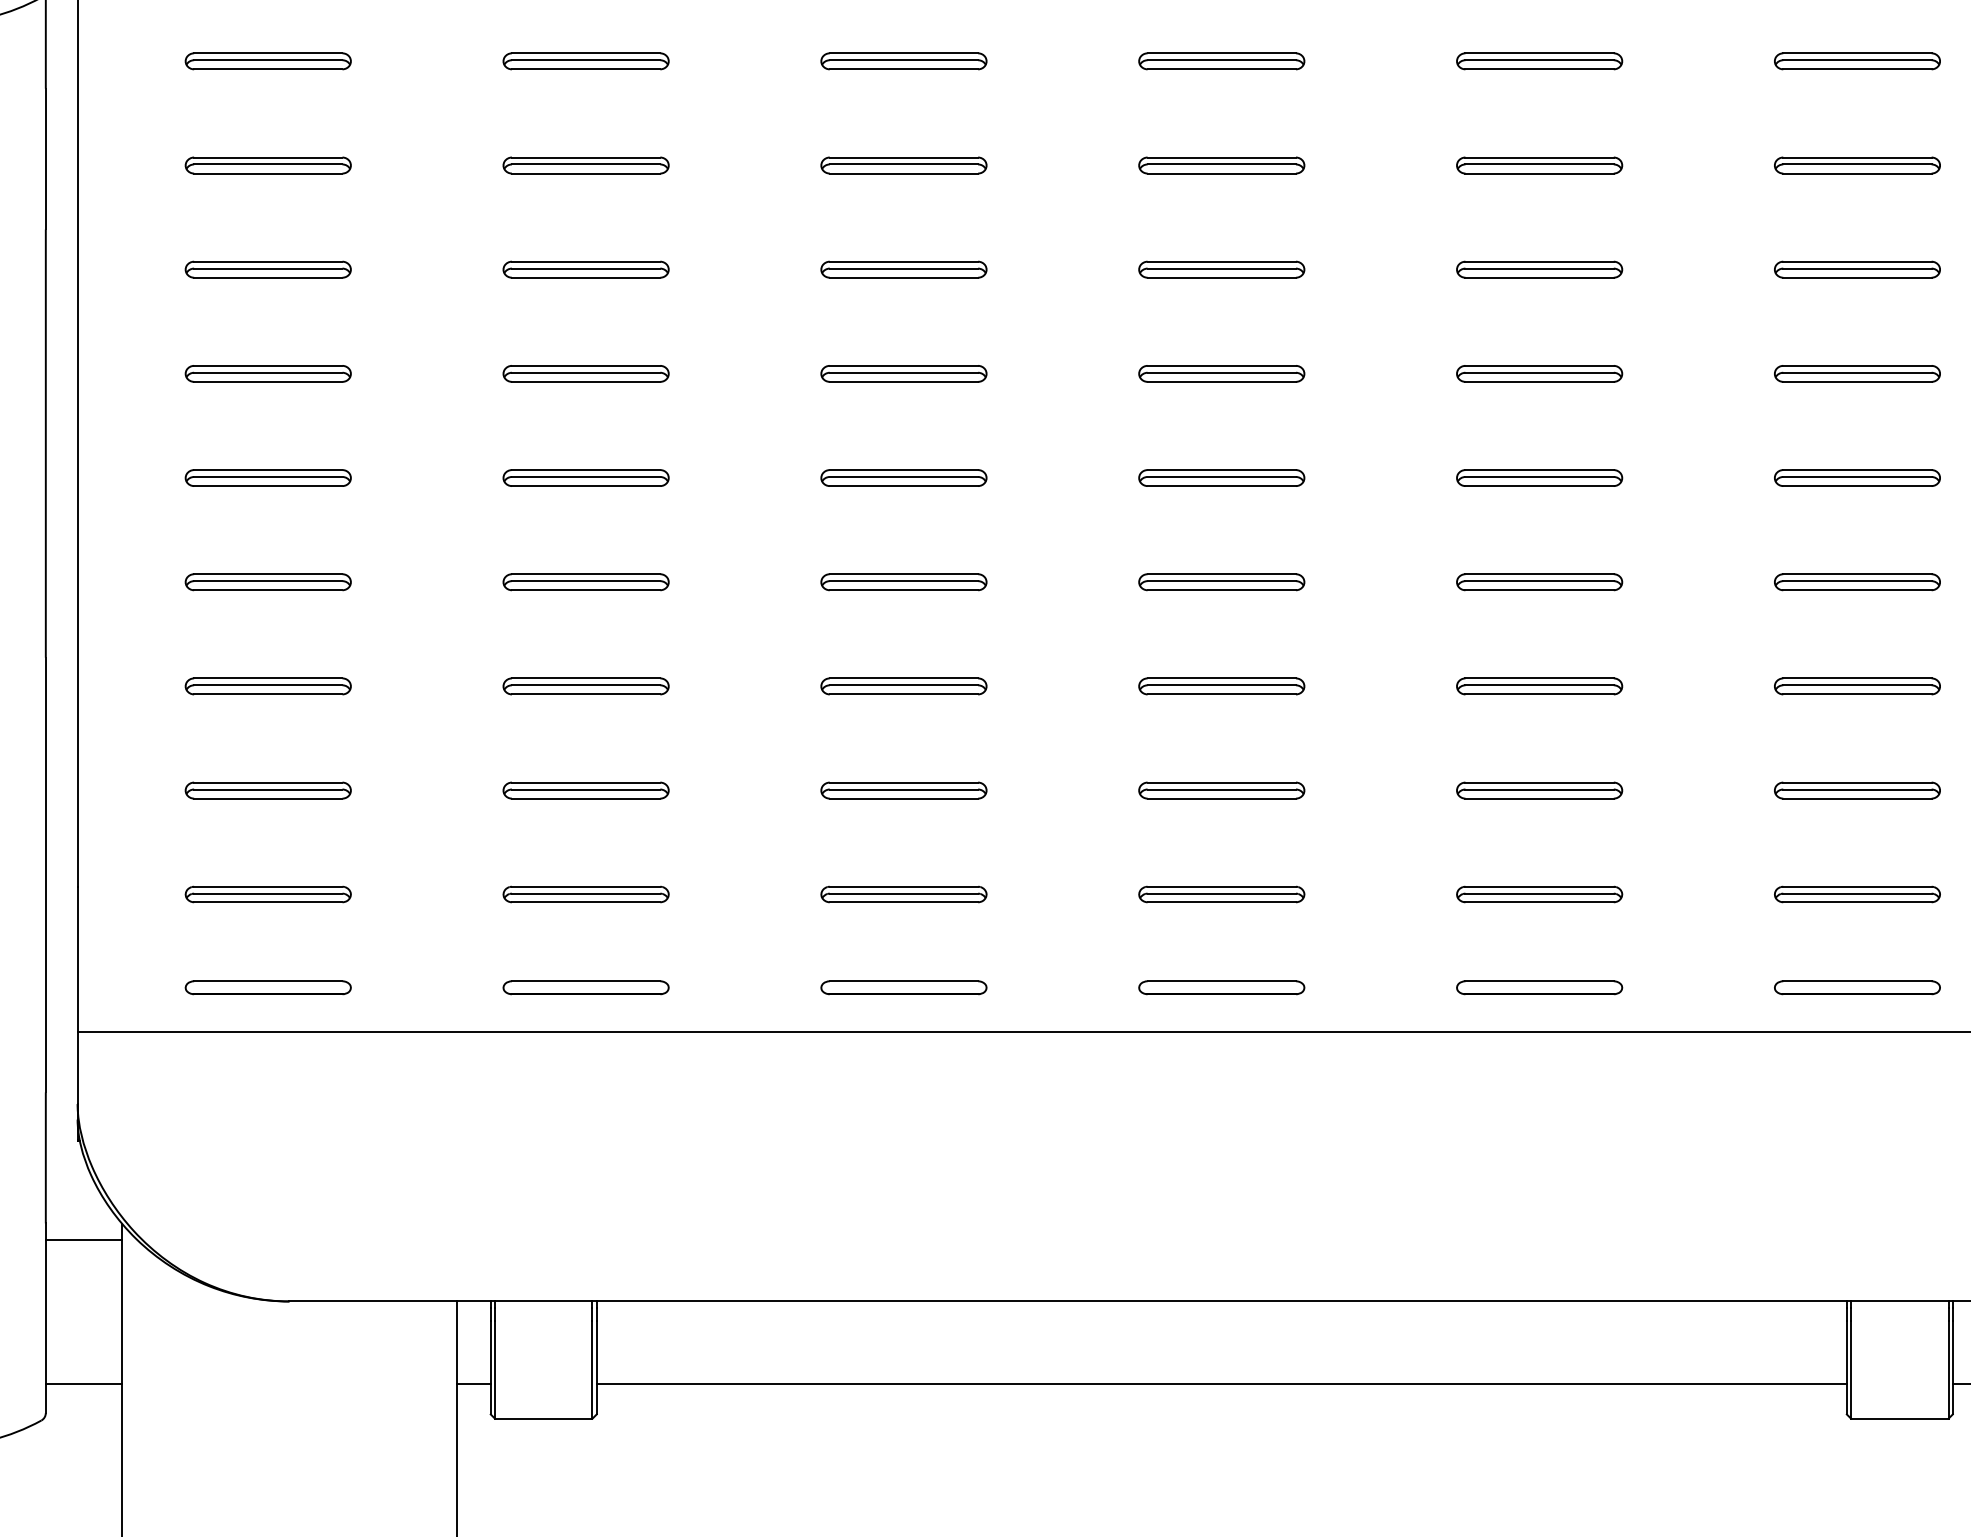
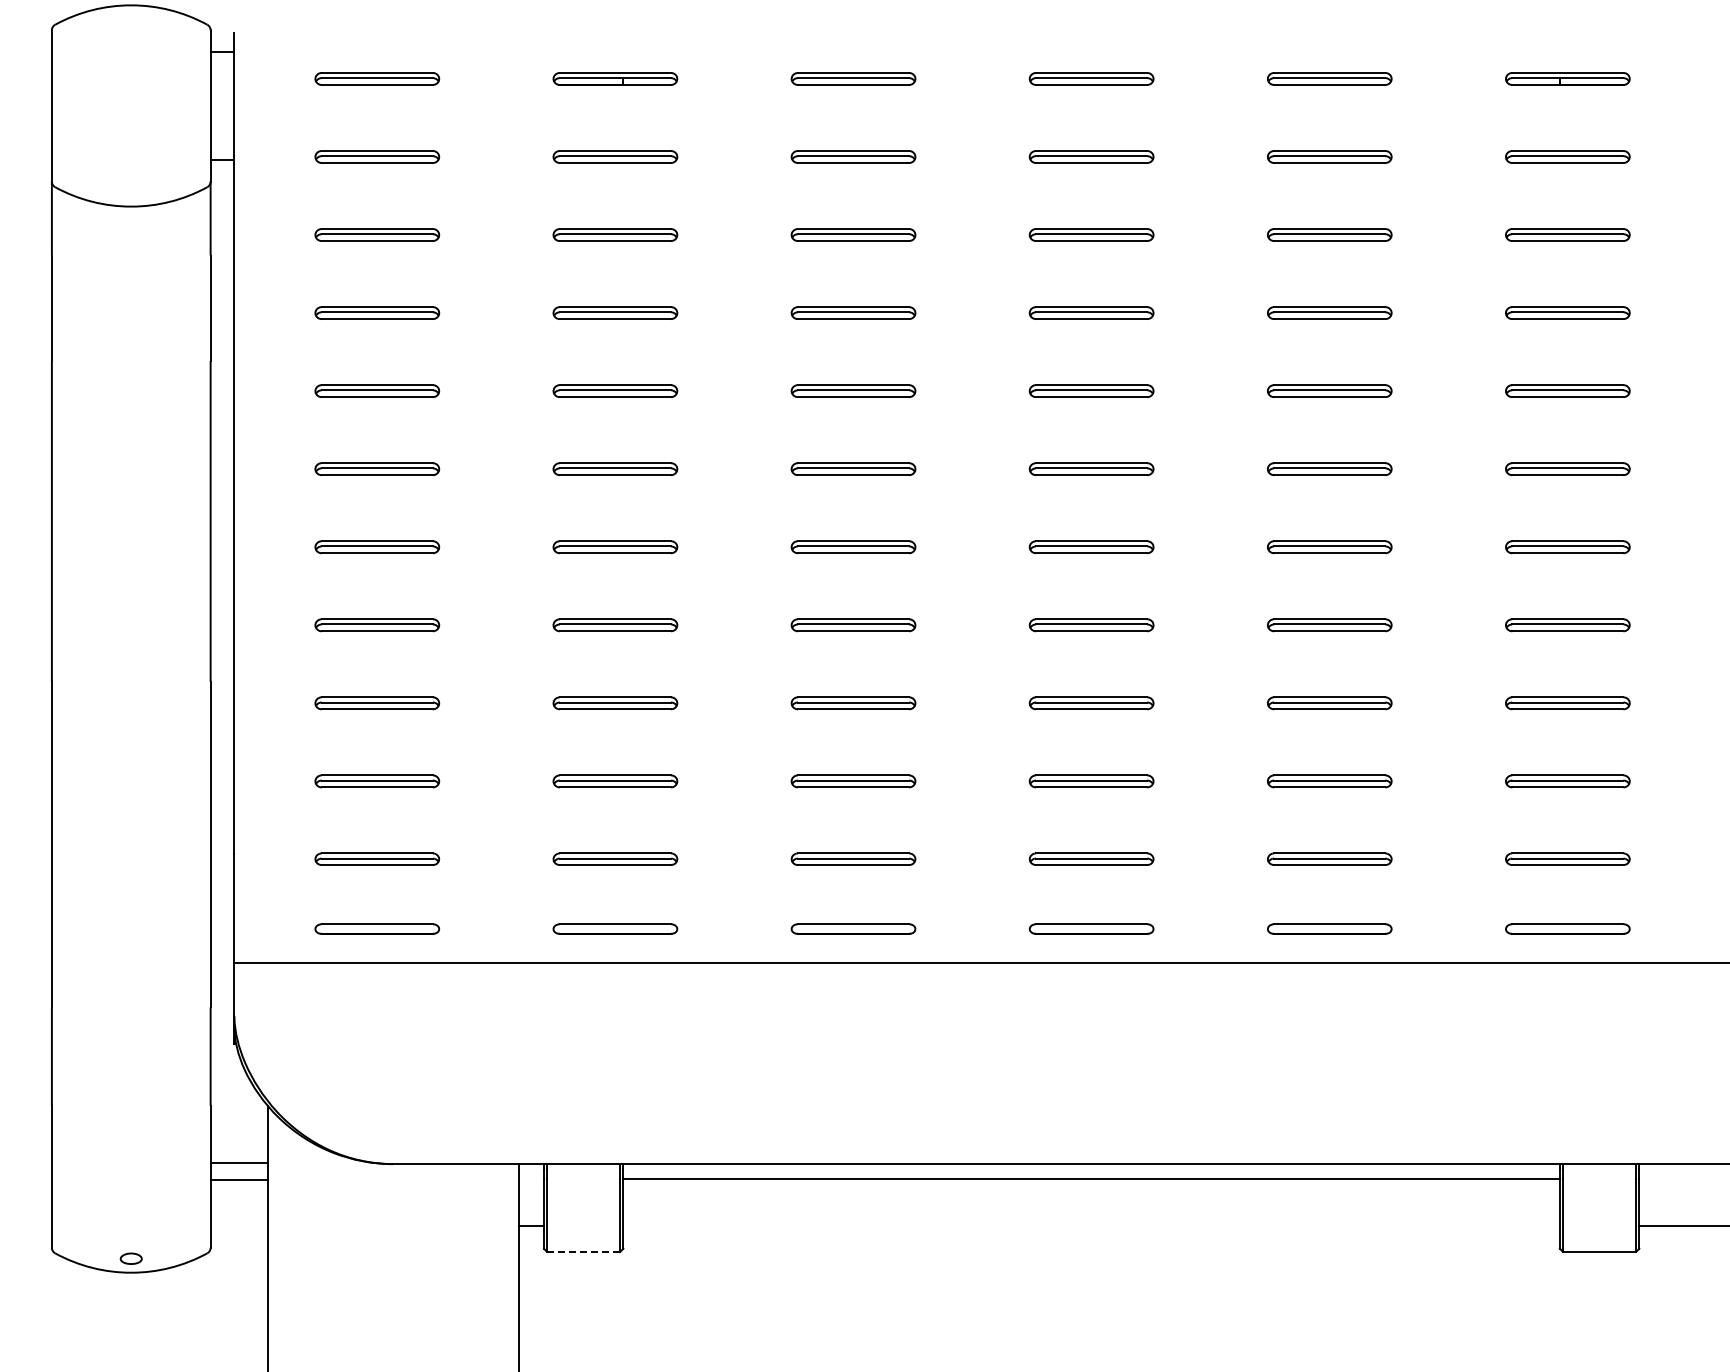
line: (83, 1240) -> (238, 1163), moved
line: (83, 1384) -> (238, 1180), moved
line: (1221, 1384) -> (1091, 1179), moved
line: (543, 1418) -> (583, 1251), solid -> dashed

